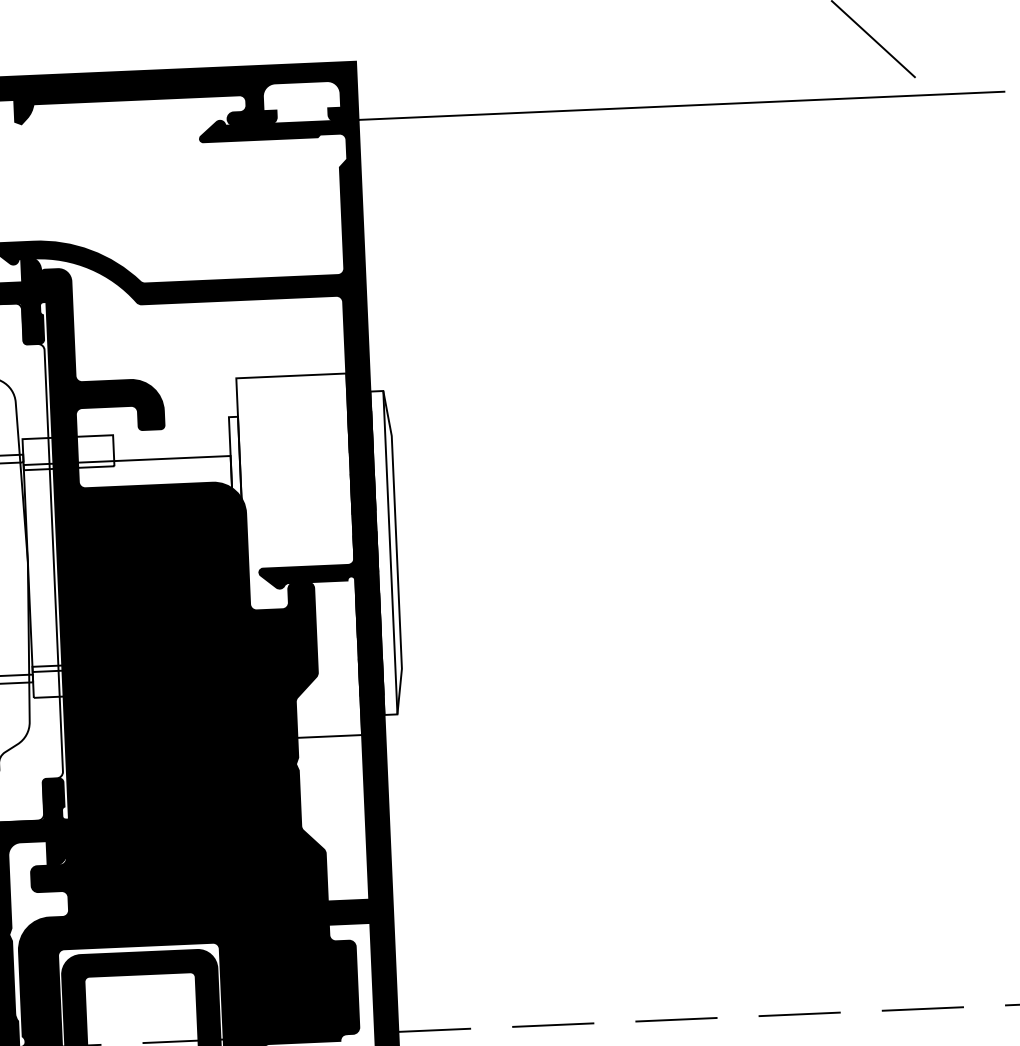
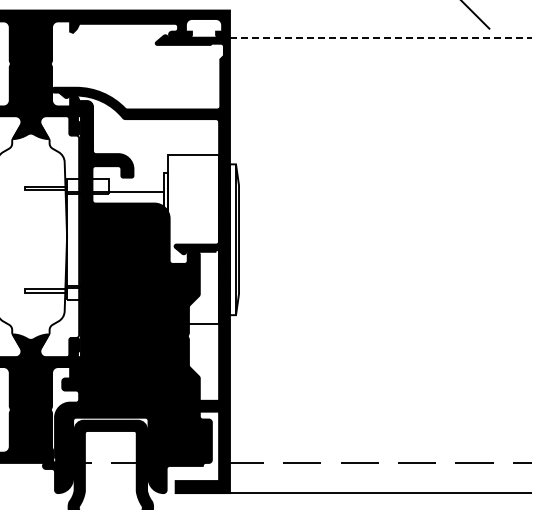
line: (681, 105) -> (380, 37), solid -> dashed

